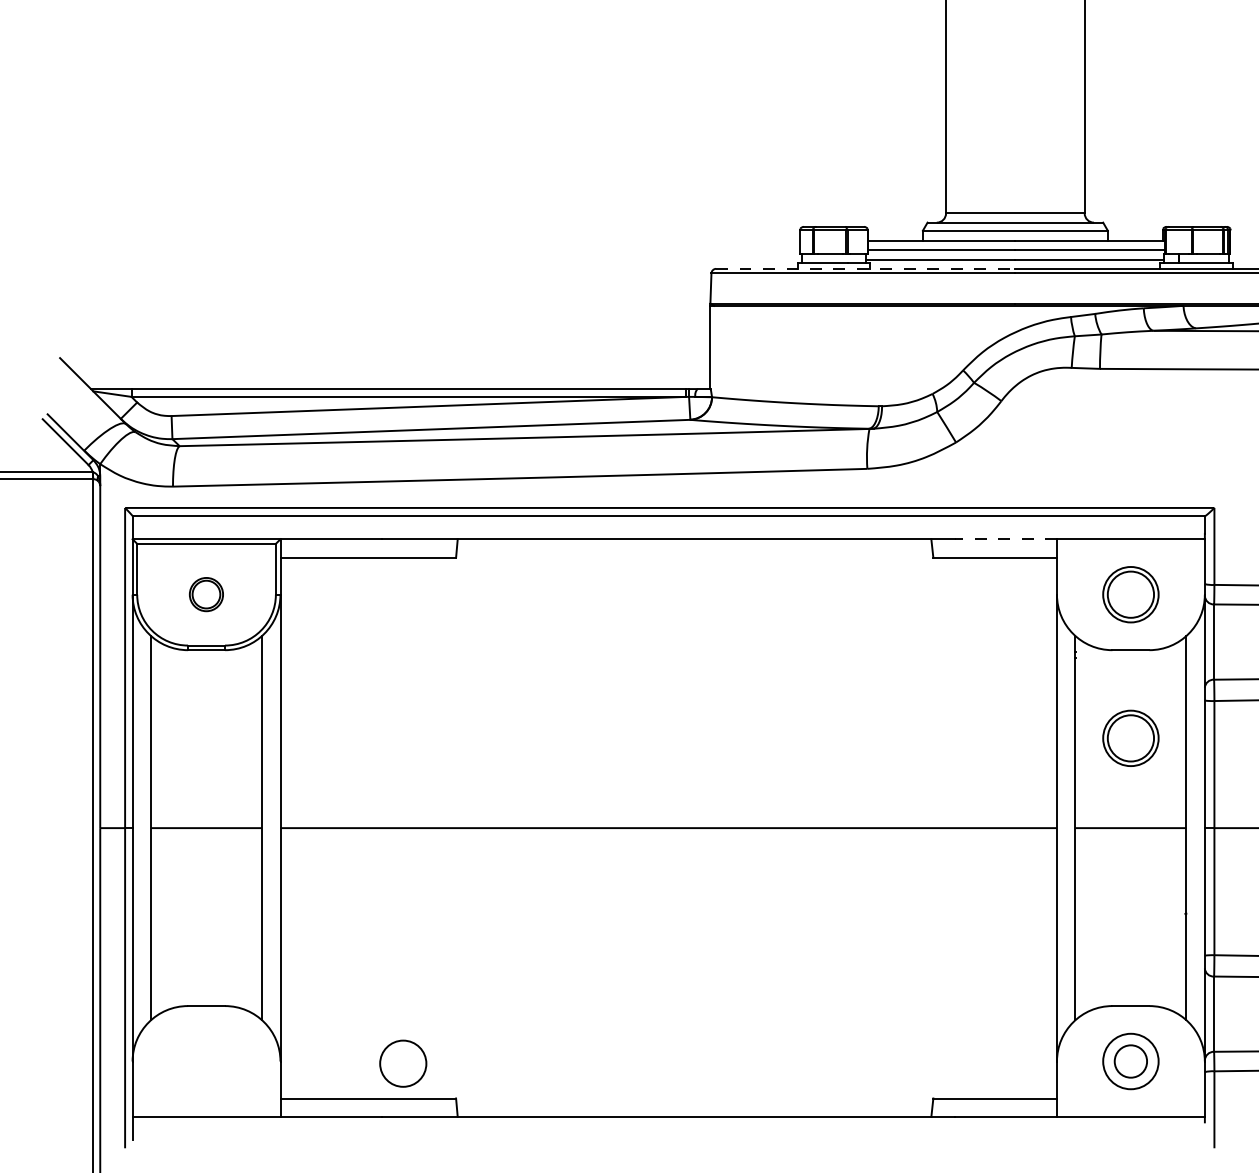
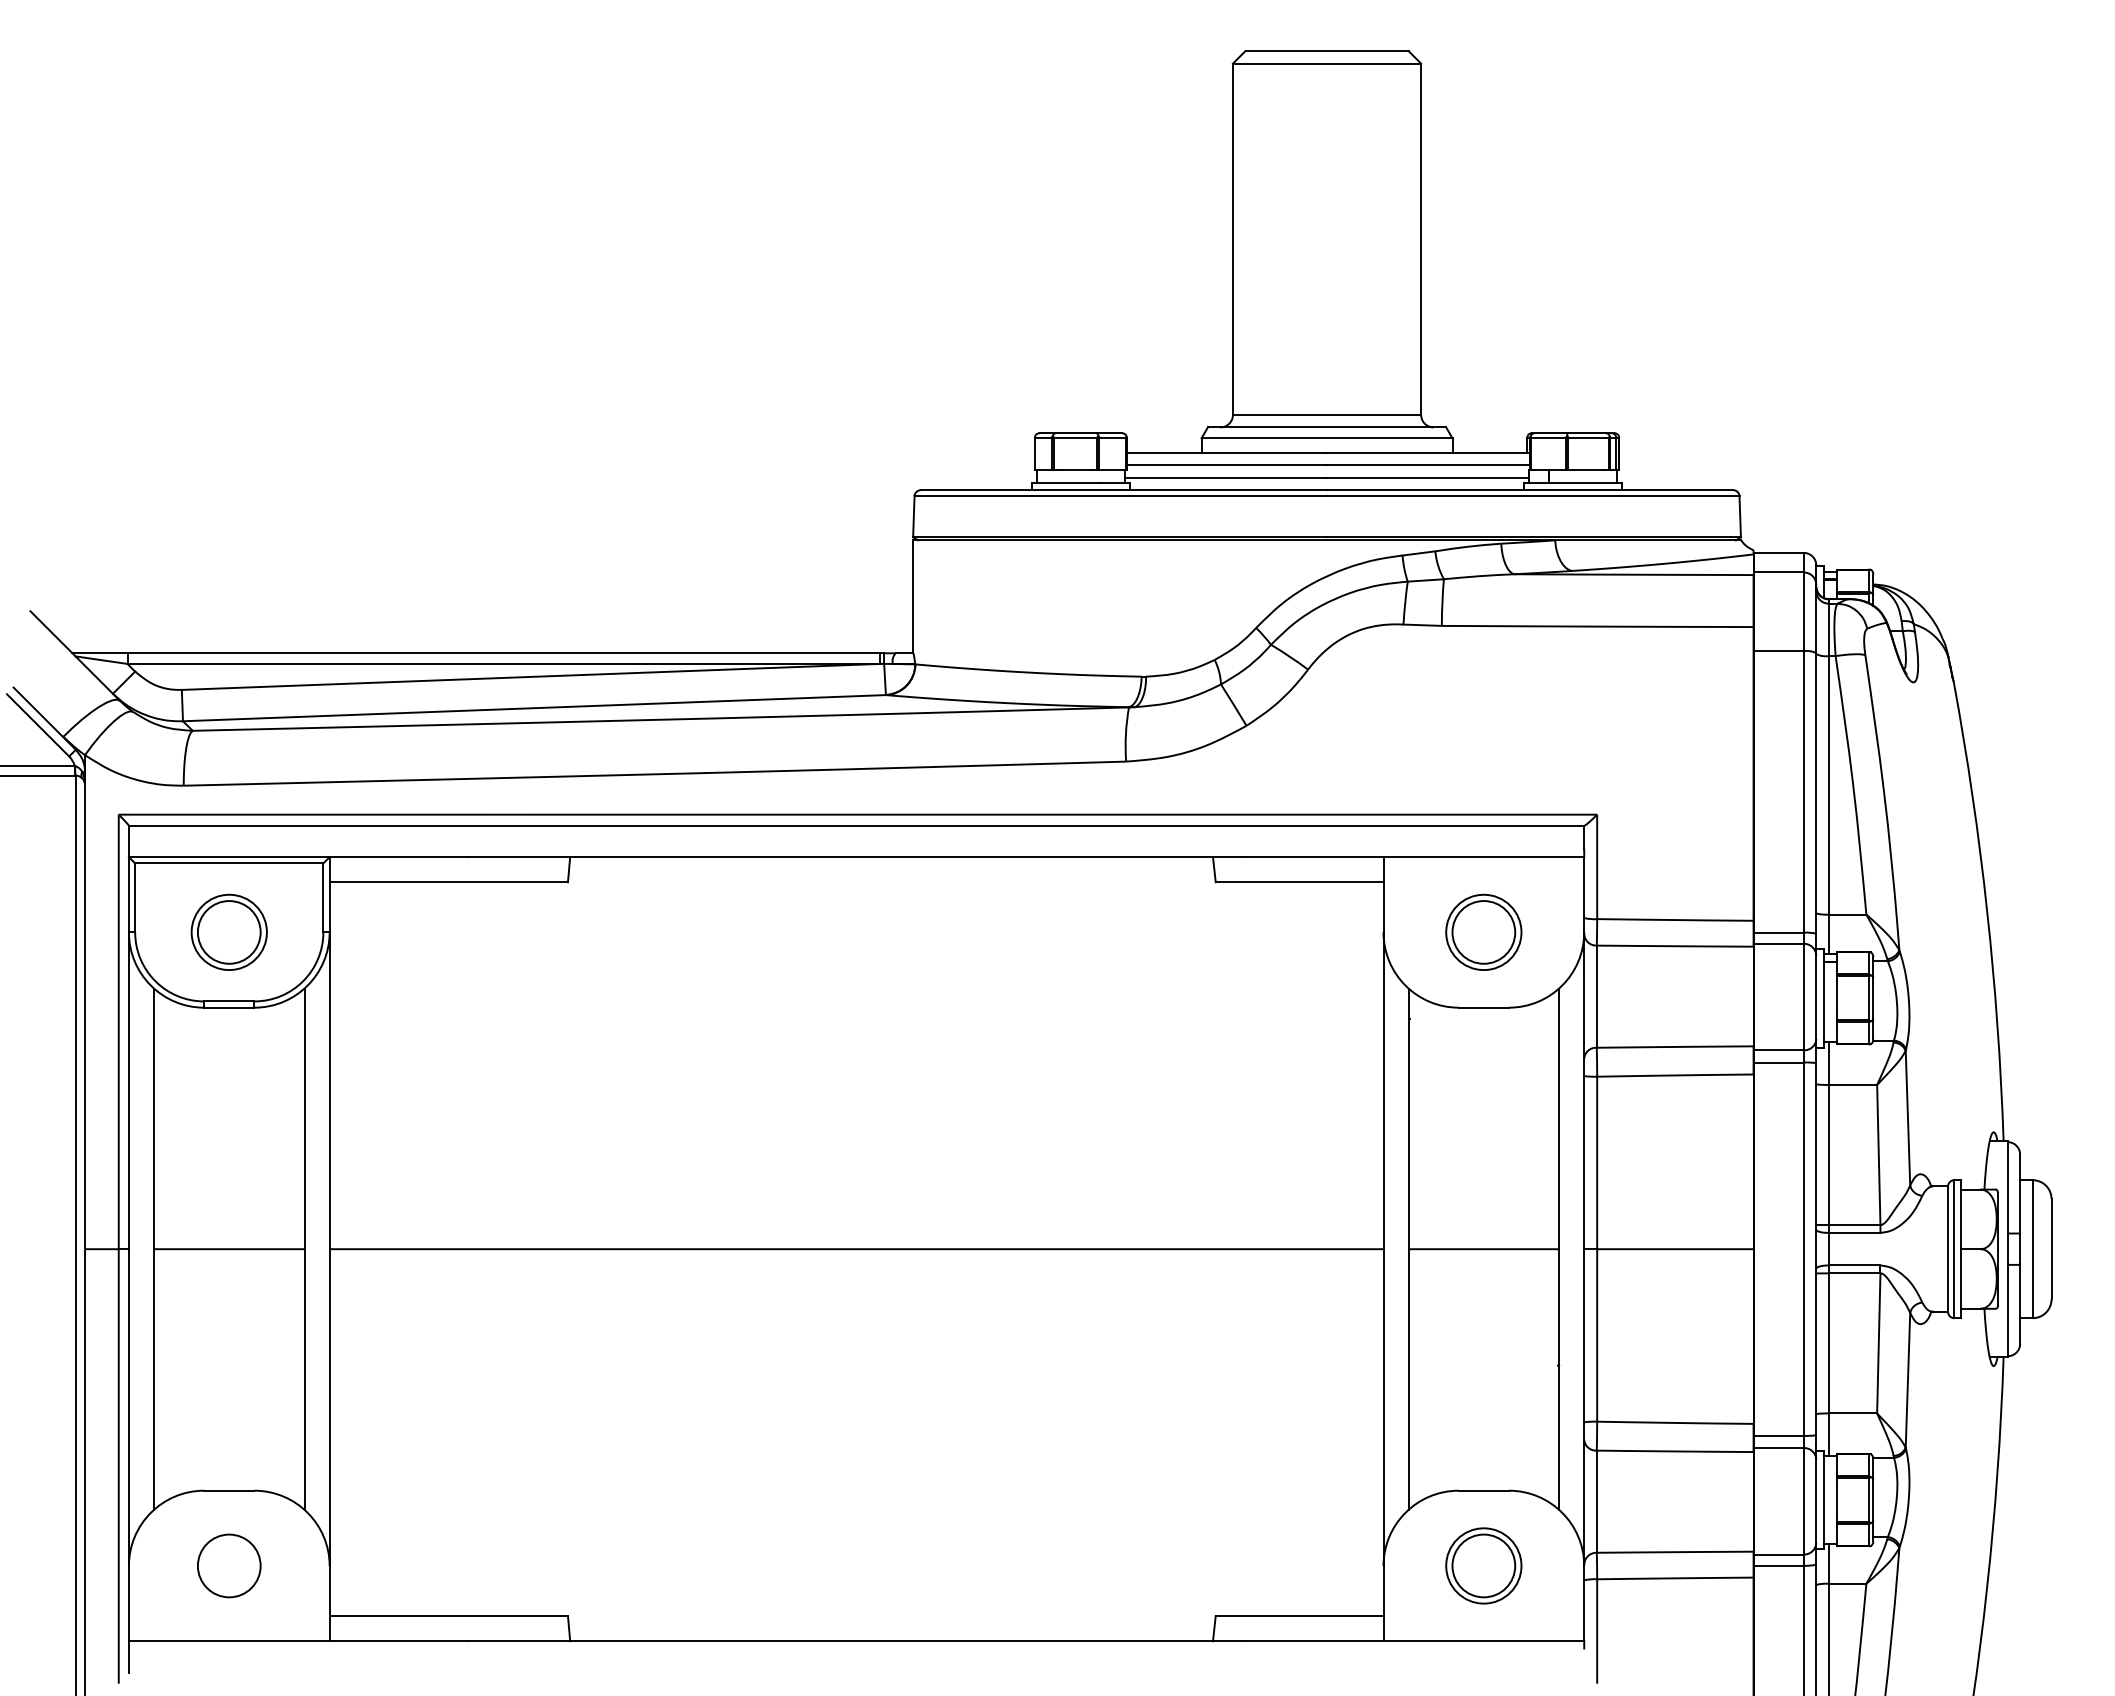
line: (866, 269) -> (1124, 490), dashed -> solid
line: (1006, 539) -> (1314, 857), dashed -> solid
part: (205, 594) -> (228, 931), size x1.67
part: (1130, 737) -> (1483, 1126), removed
circle: (1130, 1061) -> (1483, 1565), size x1.43
circle: (403, 1063) -> (229, 1565), moved

